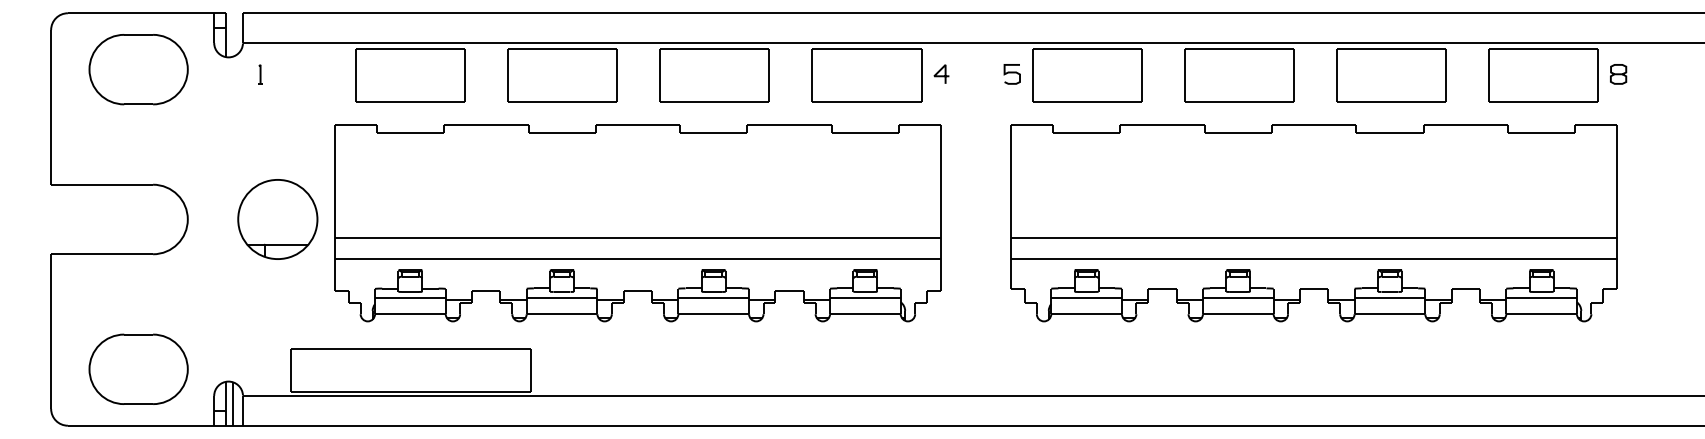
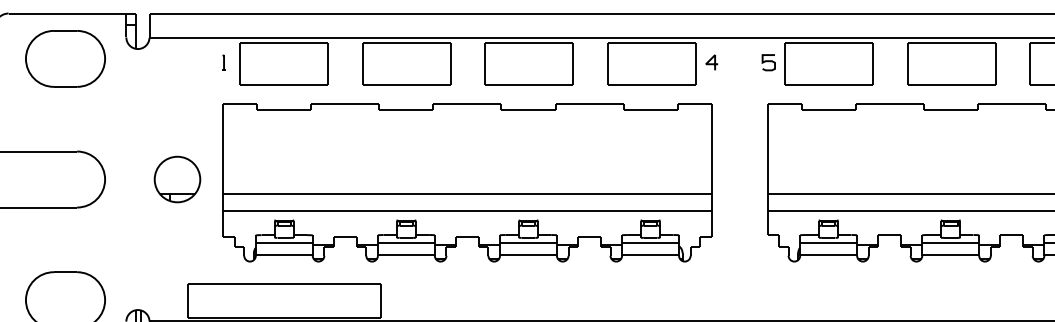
line: (260, 74) -> (223, 62), moved
part: (277, 219) -> (177, 179), size x0.71

